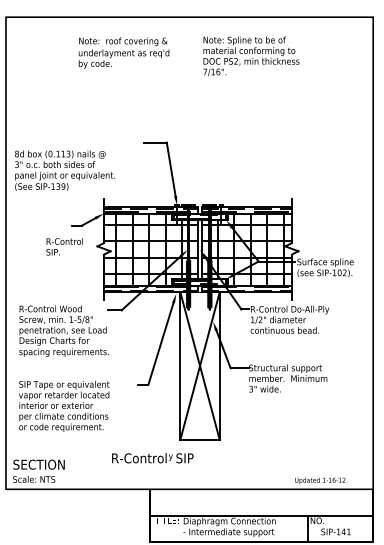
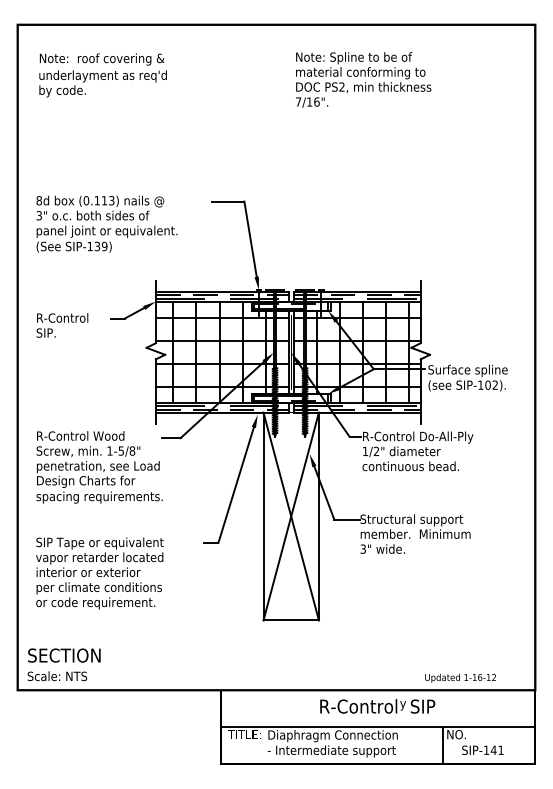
text: (123, 53) -> (102, 75), moved
text: (64, 170) -> (106, 223), moved
text: (64, 246) -> (62, 325), moved
text: (152, 458) -> (377, 706), moved

